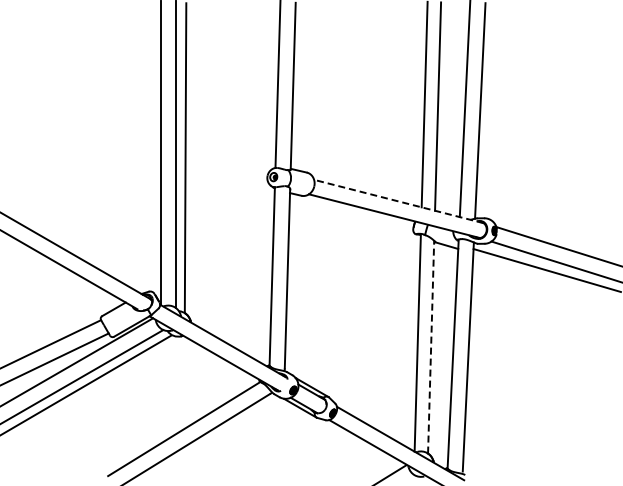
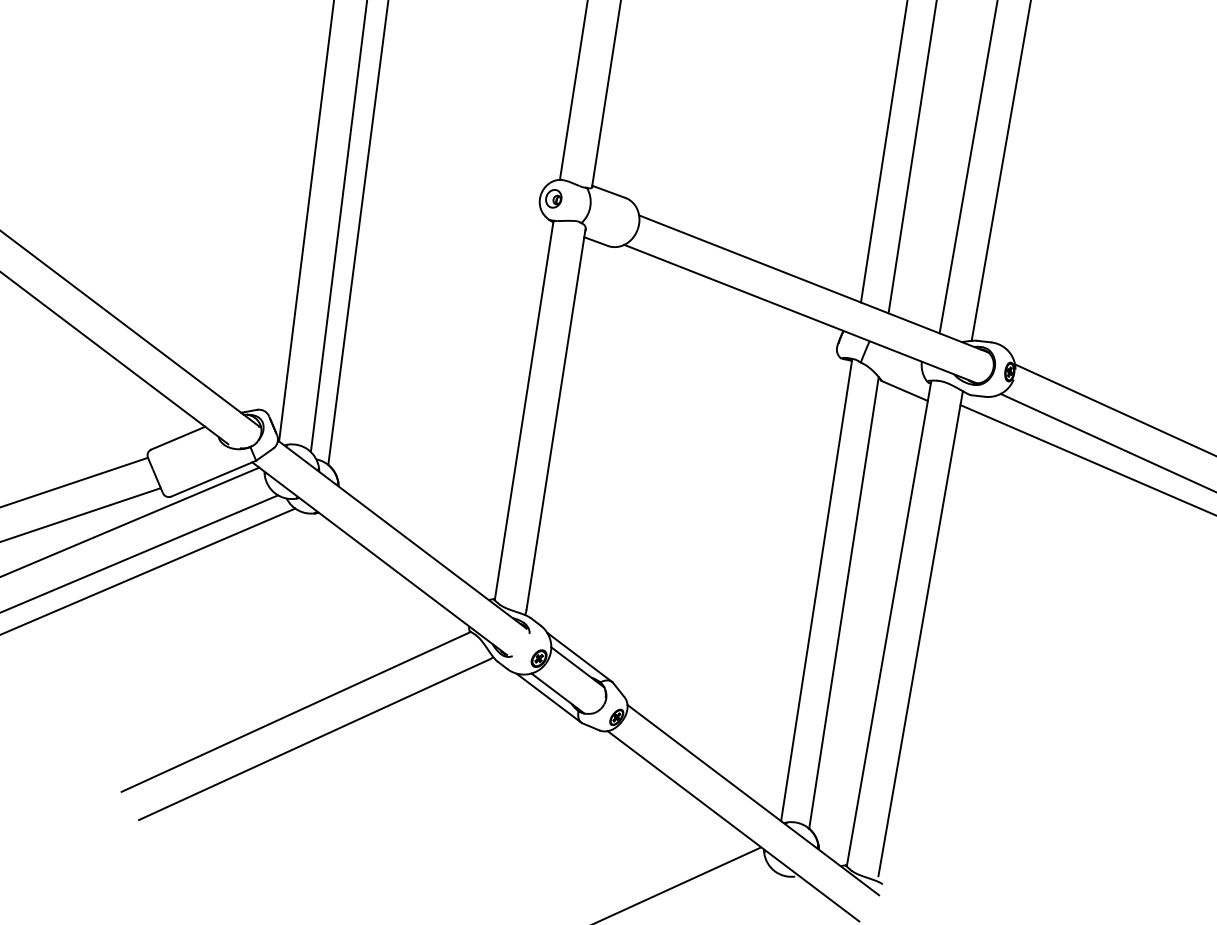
line: (398, 201) -> (813, 283), dashed -> solid
line: (431, 346) -> (844, 601), dashed -> solid

